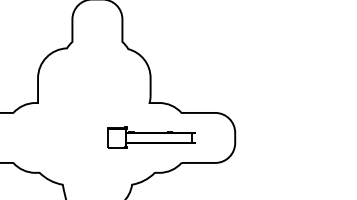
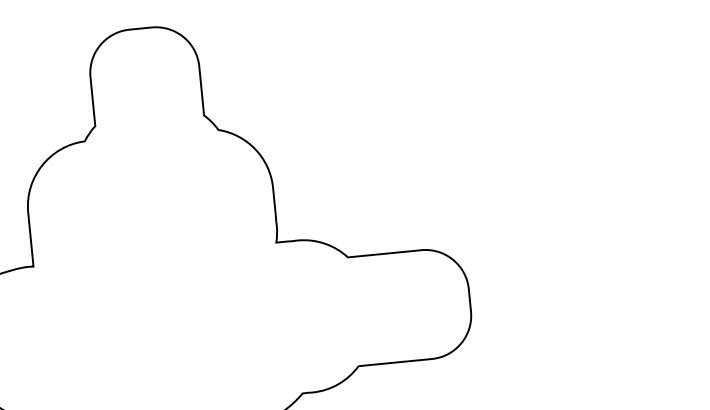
part: (151, 137) -> (287, 317), removed

